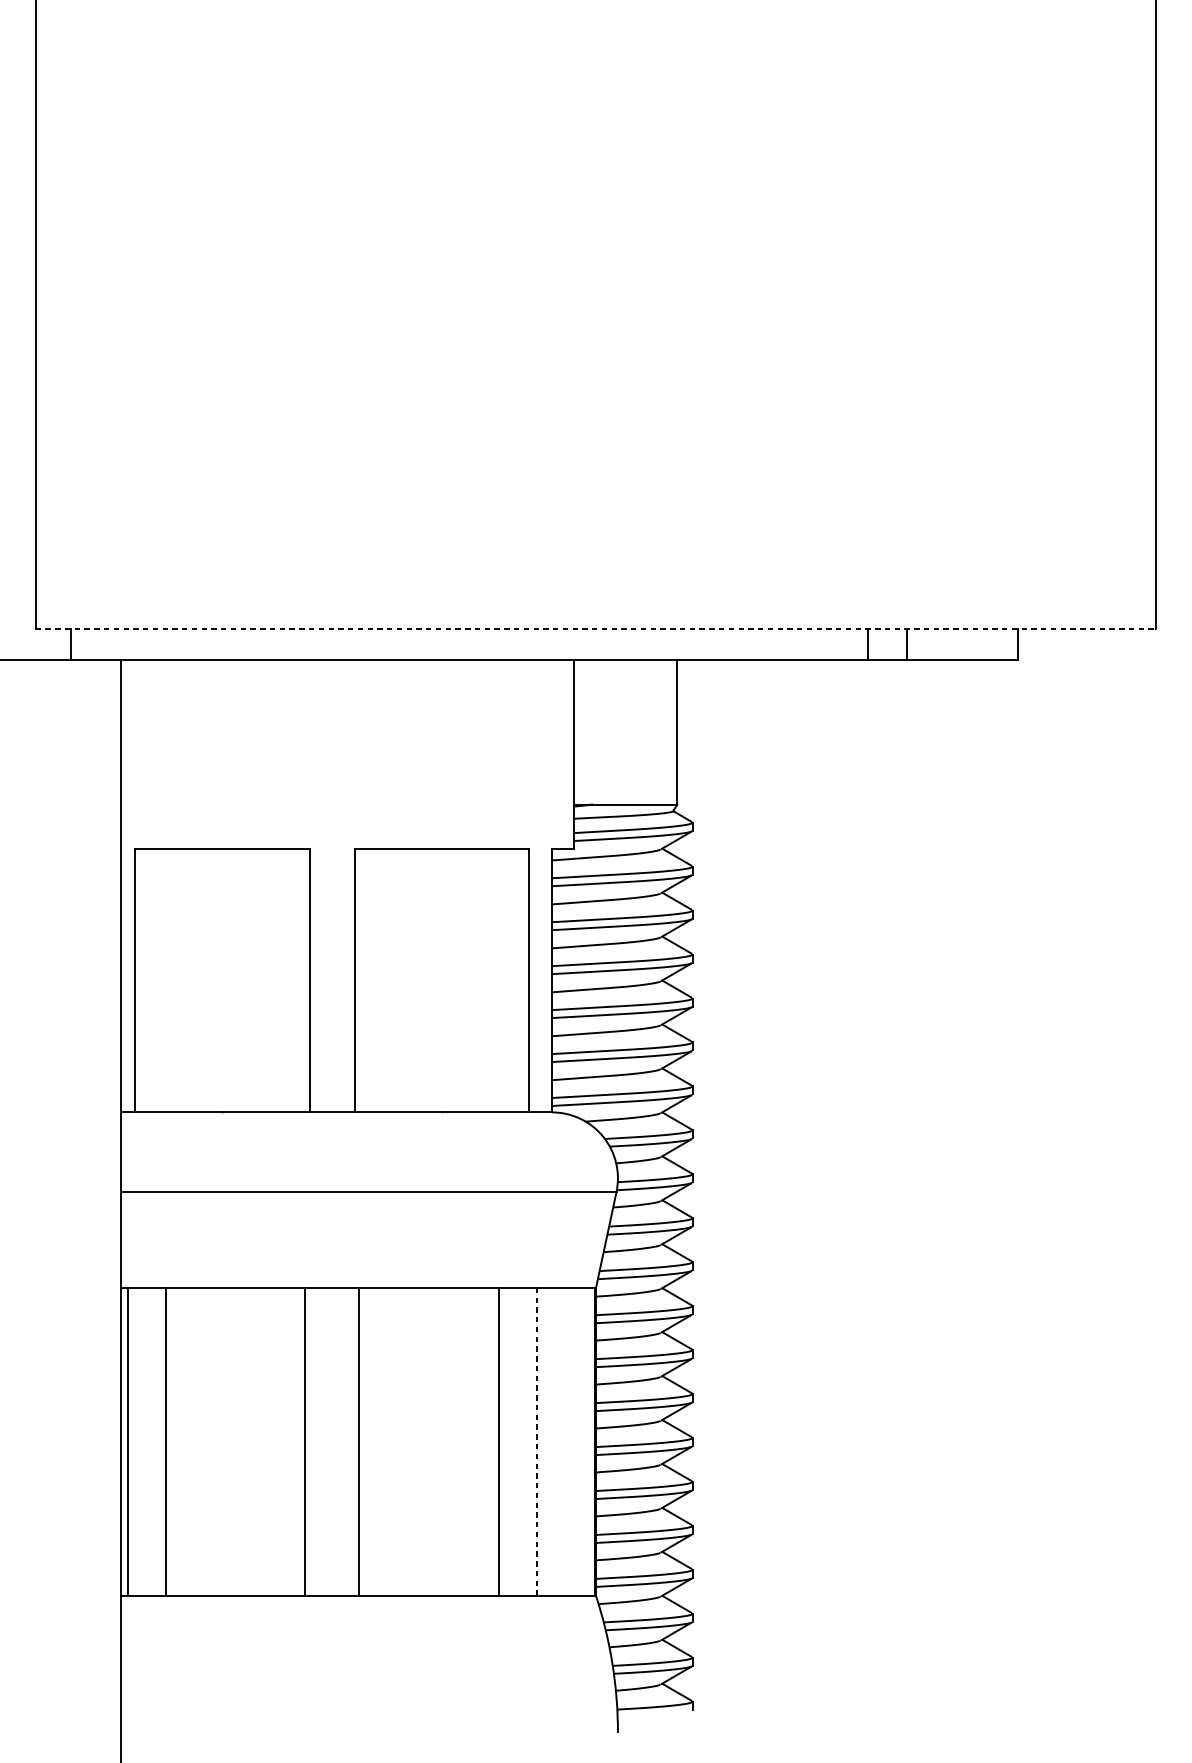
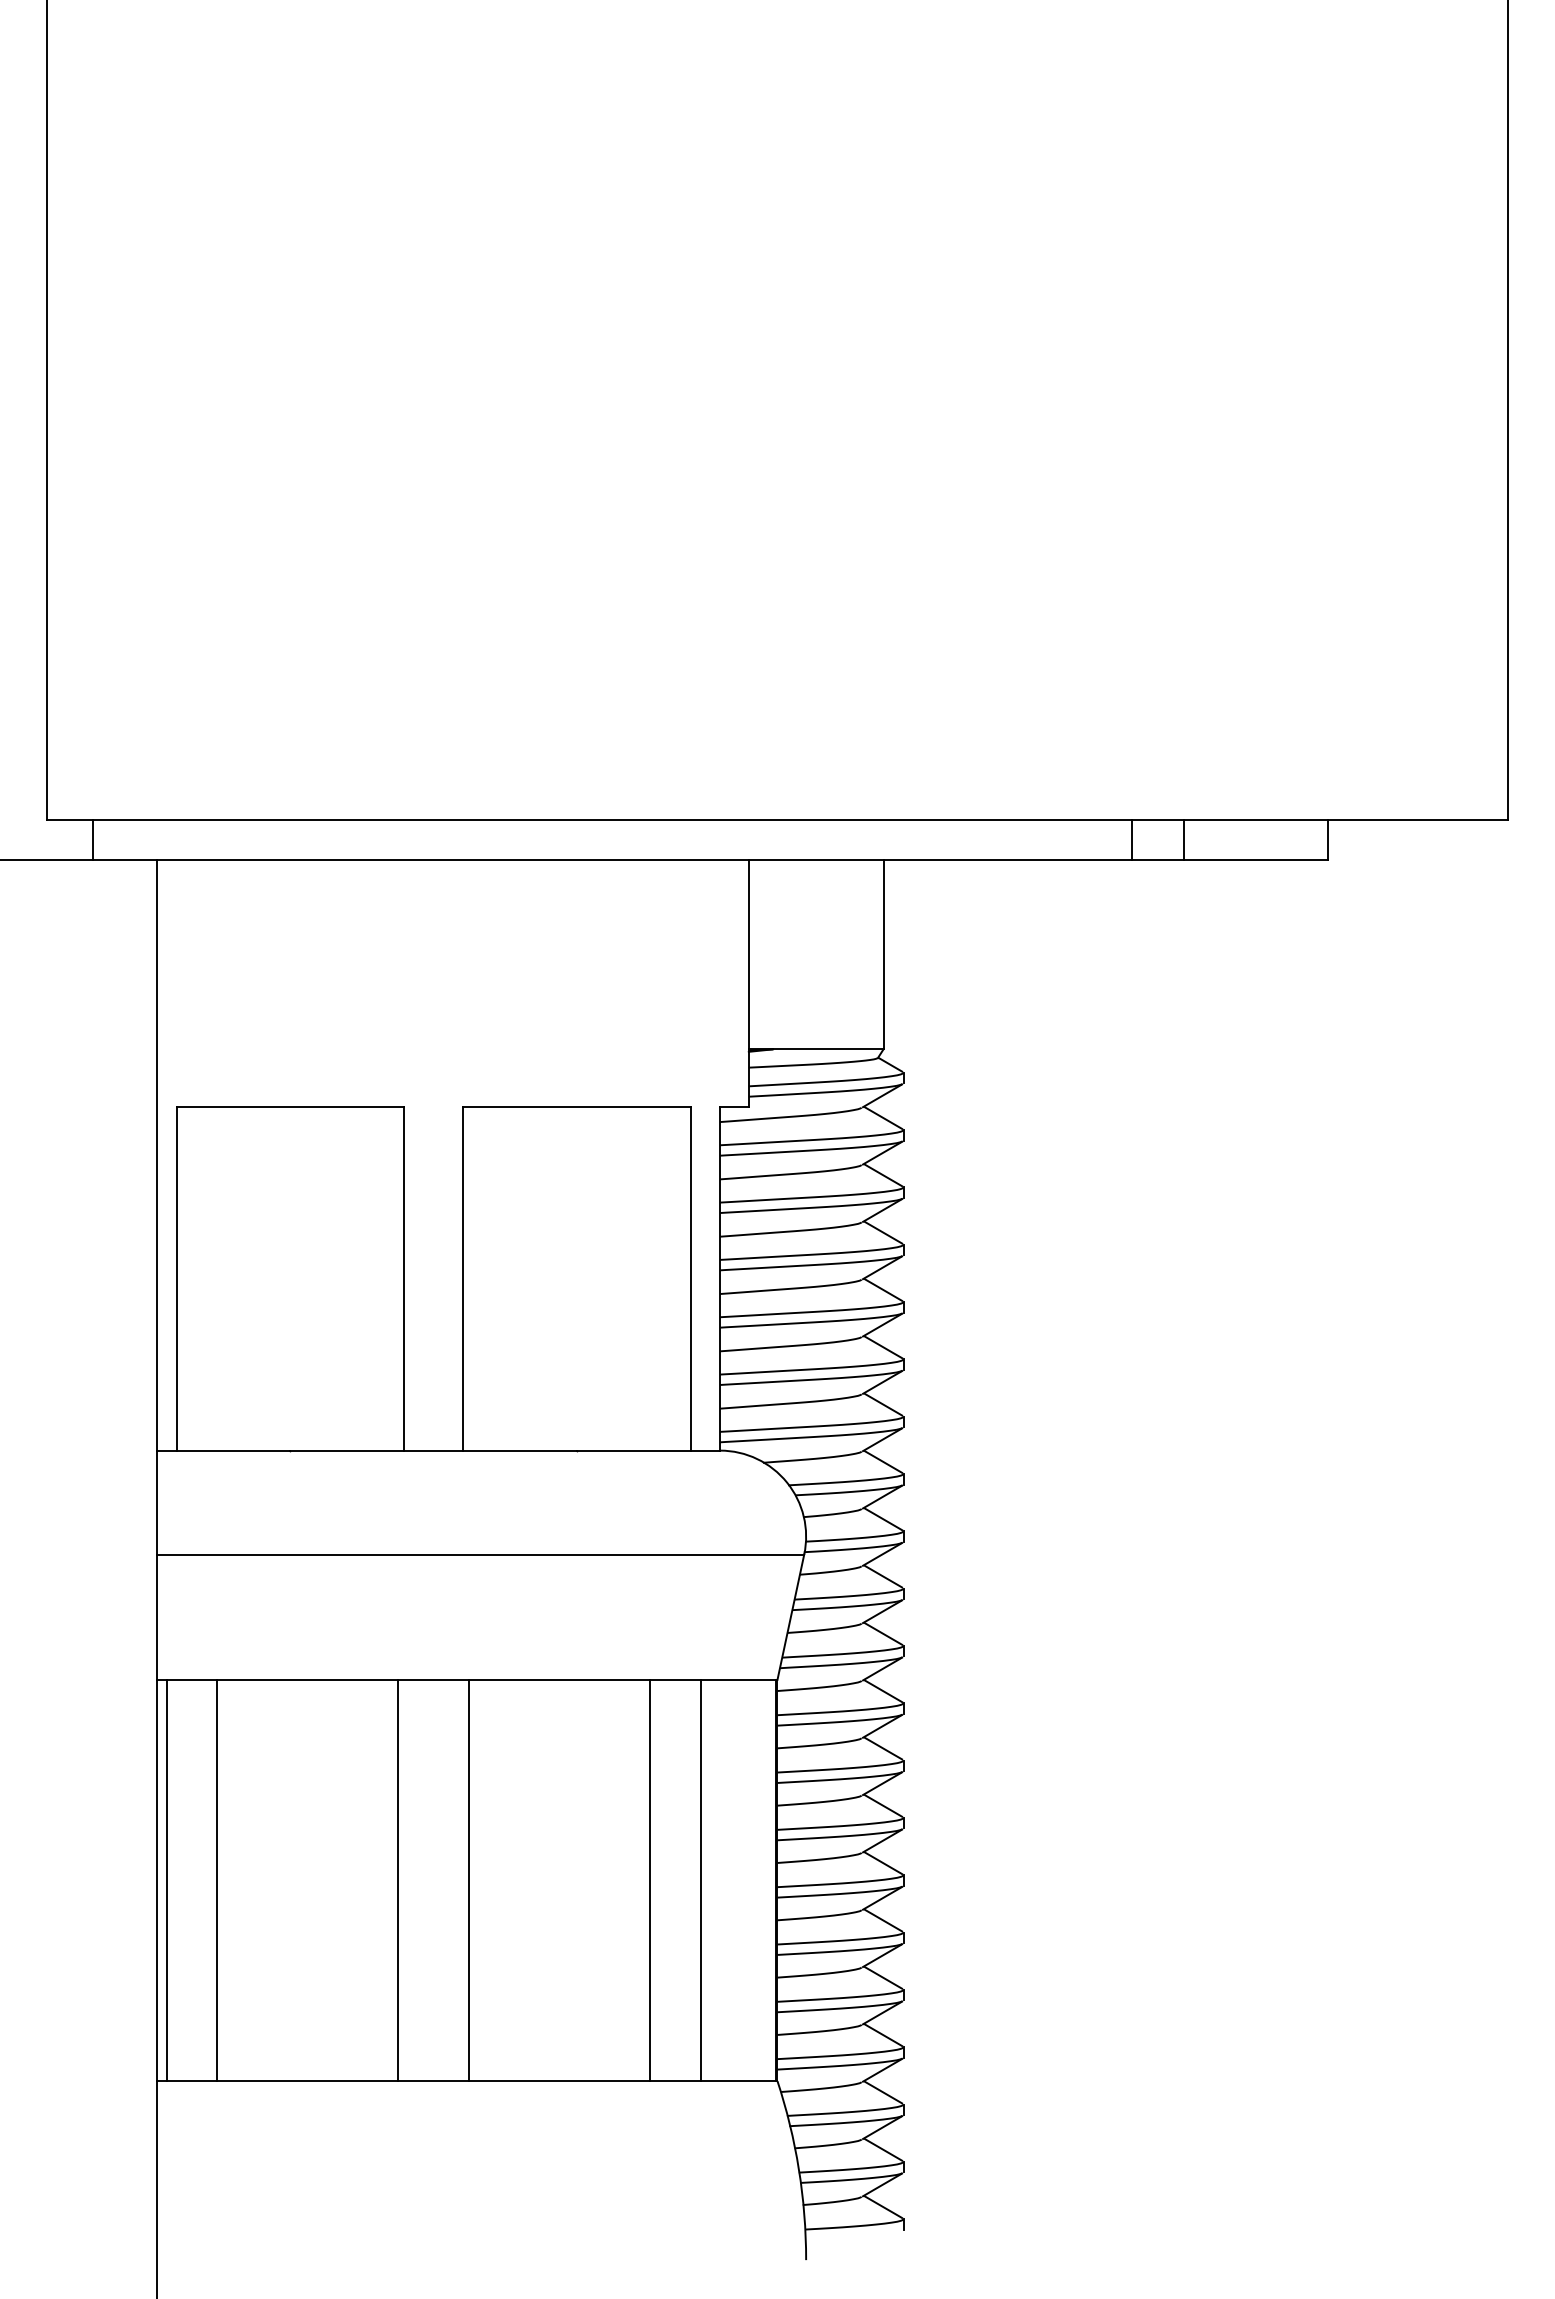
line: (596, 629) -> (777, 820), dashed -> solid
line: (536, 1441) -> (700, 1880), dashed -> solid

